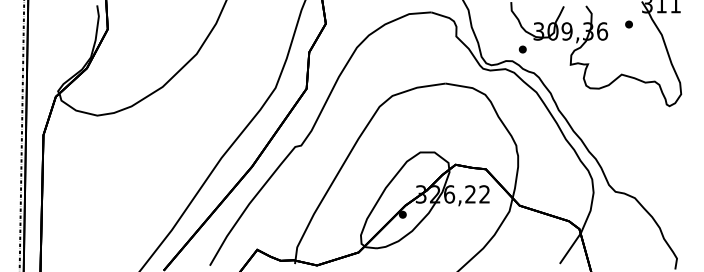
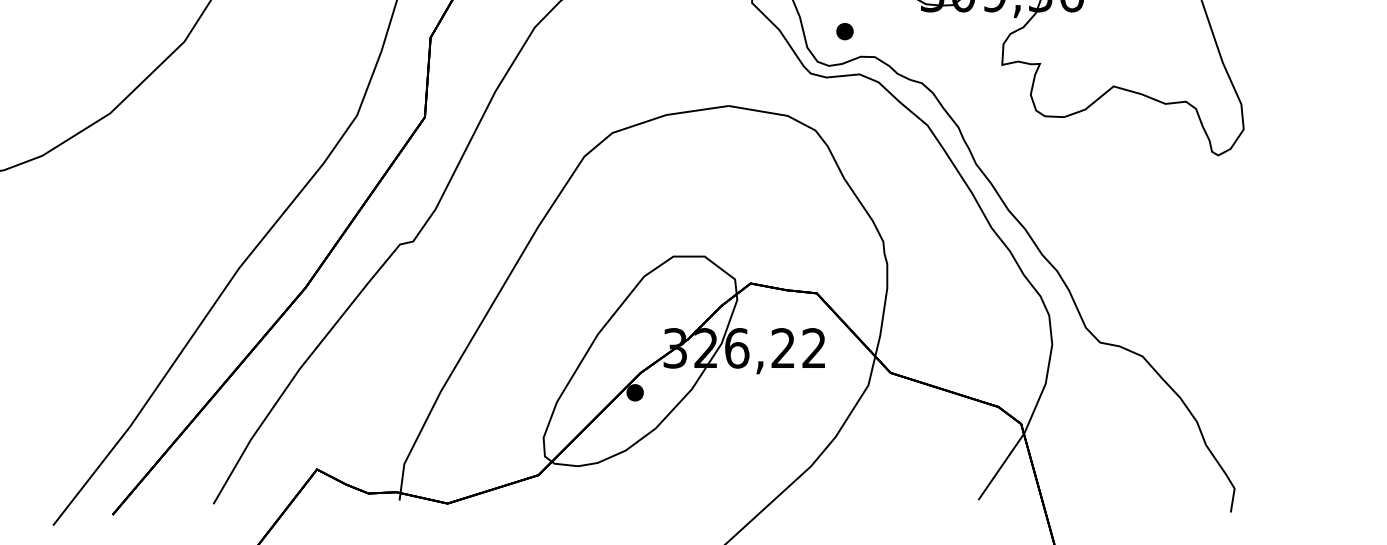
part: (522, 49) -> (844, 31), moved

